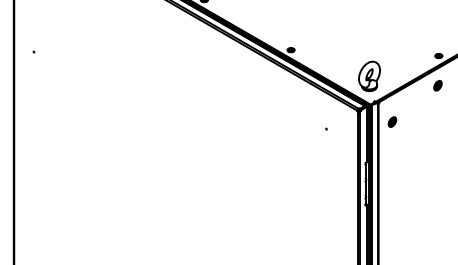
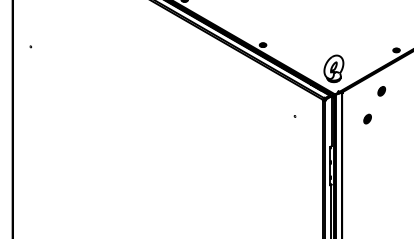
part: (437, 85) -> (381, 91), moved
part: (392, 121) -> (367, 118), moved

